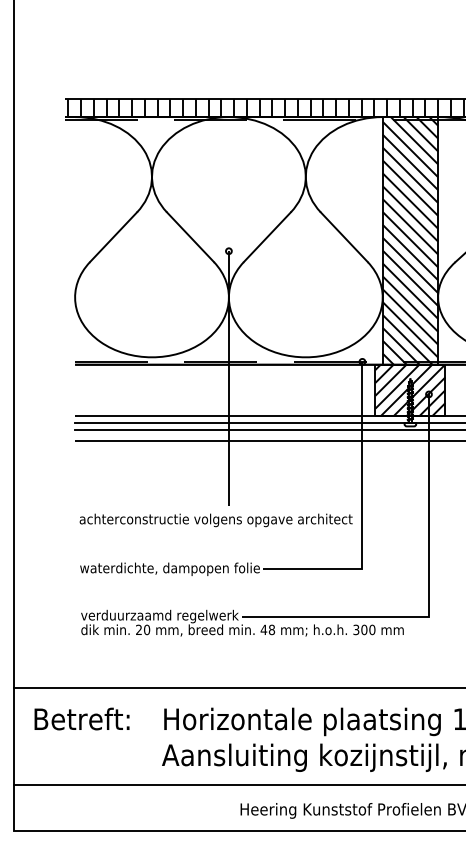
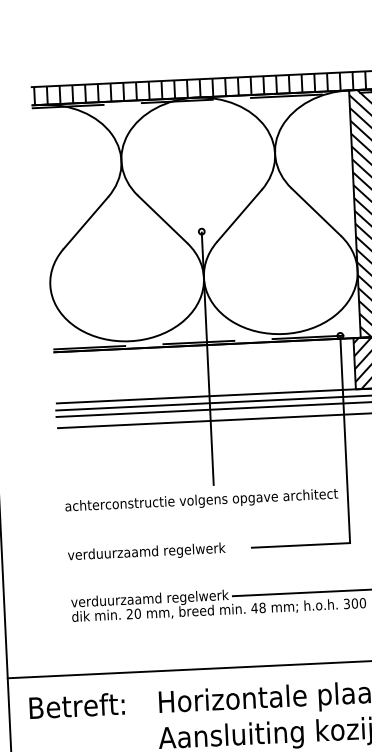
text: (169, 568) -> (157, 551), waterdichte, dampopen folie -> verduurzaamd regelwerk

